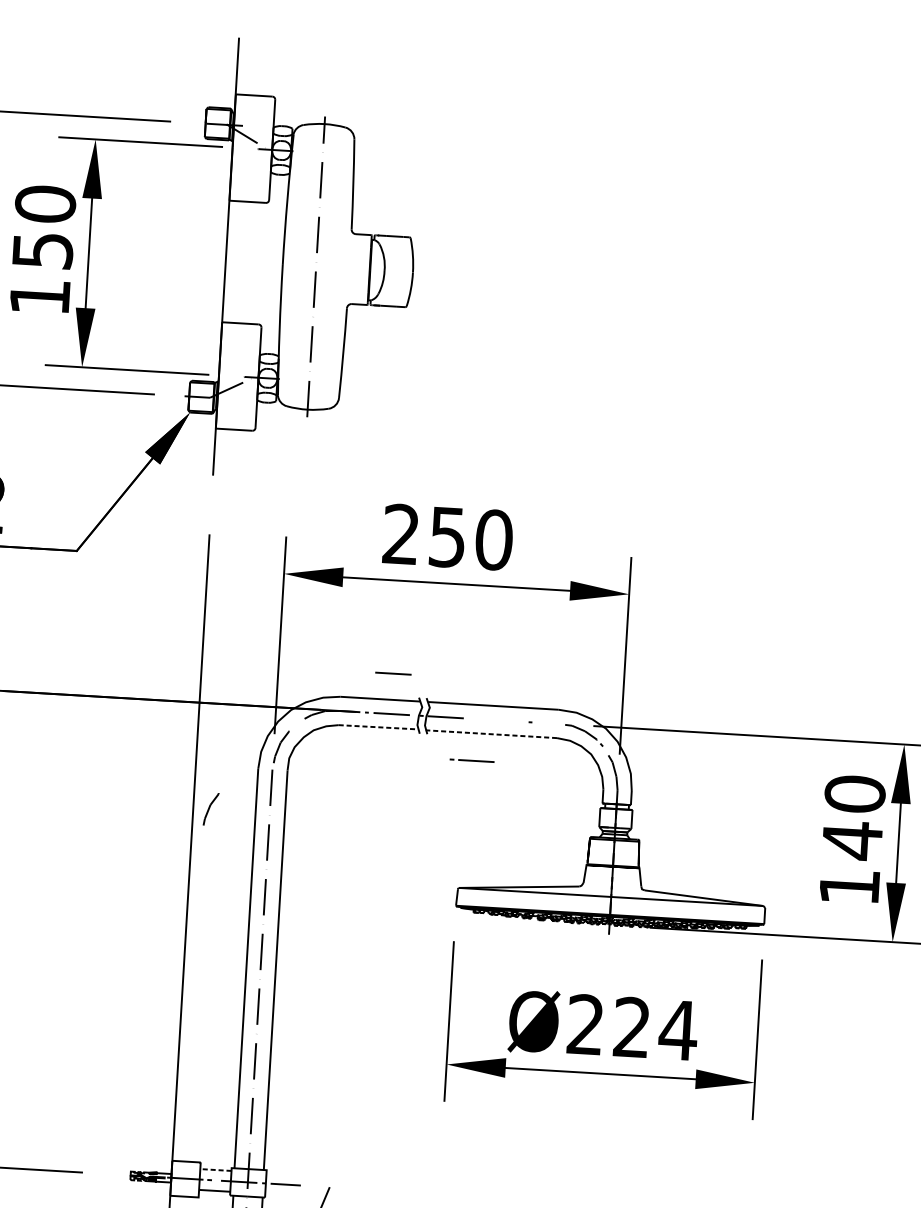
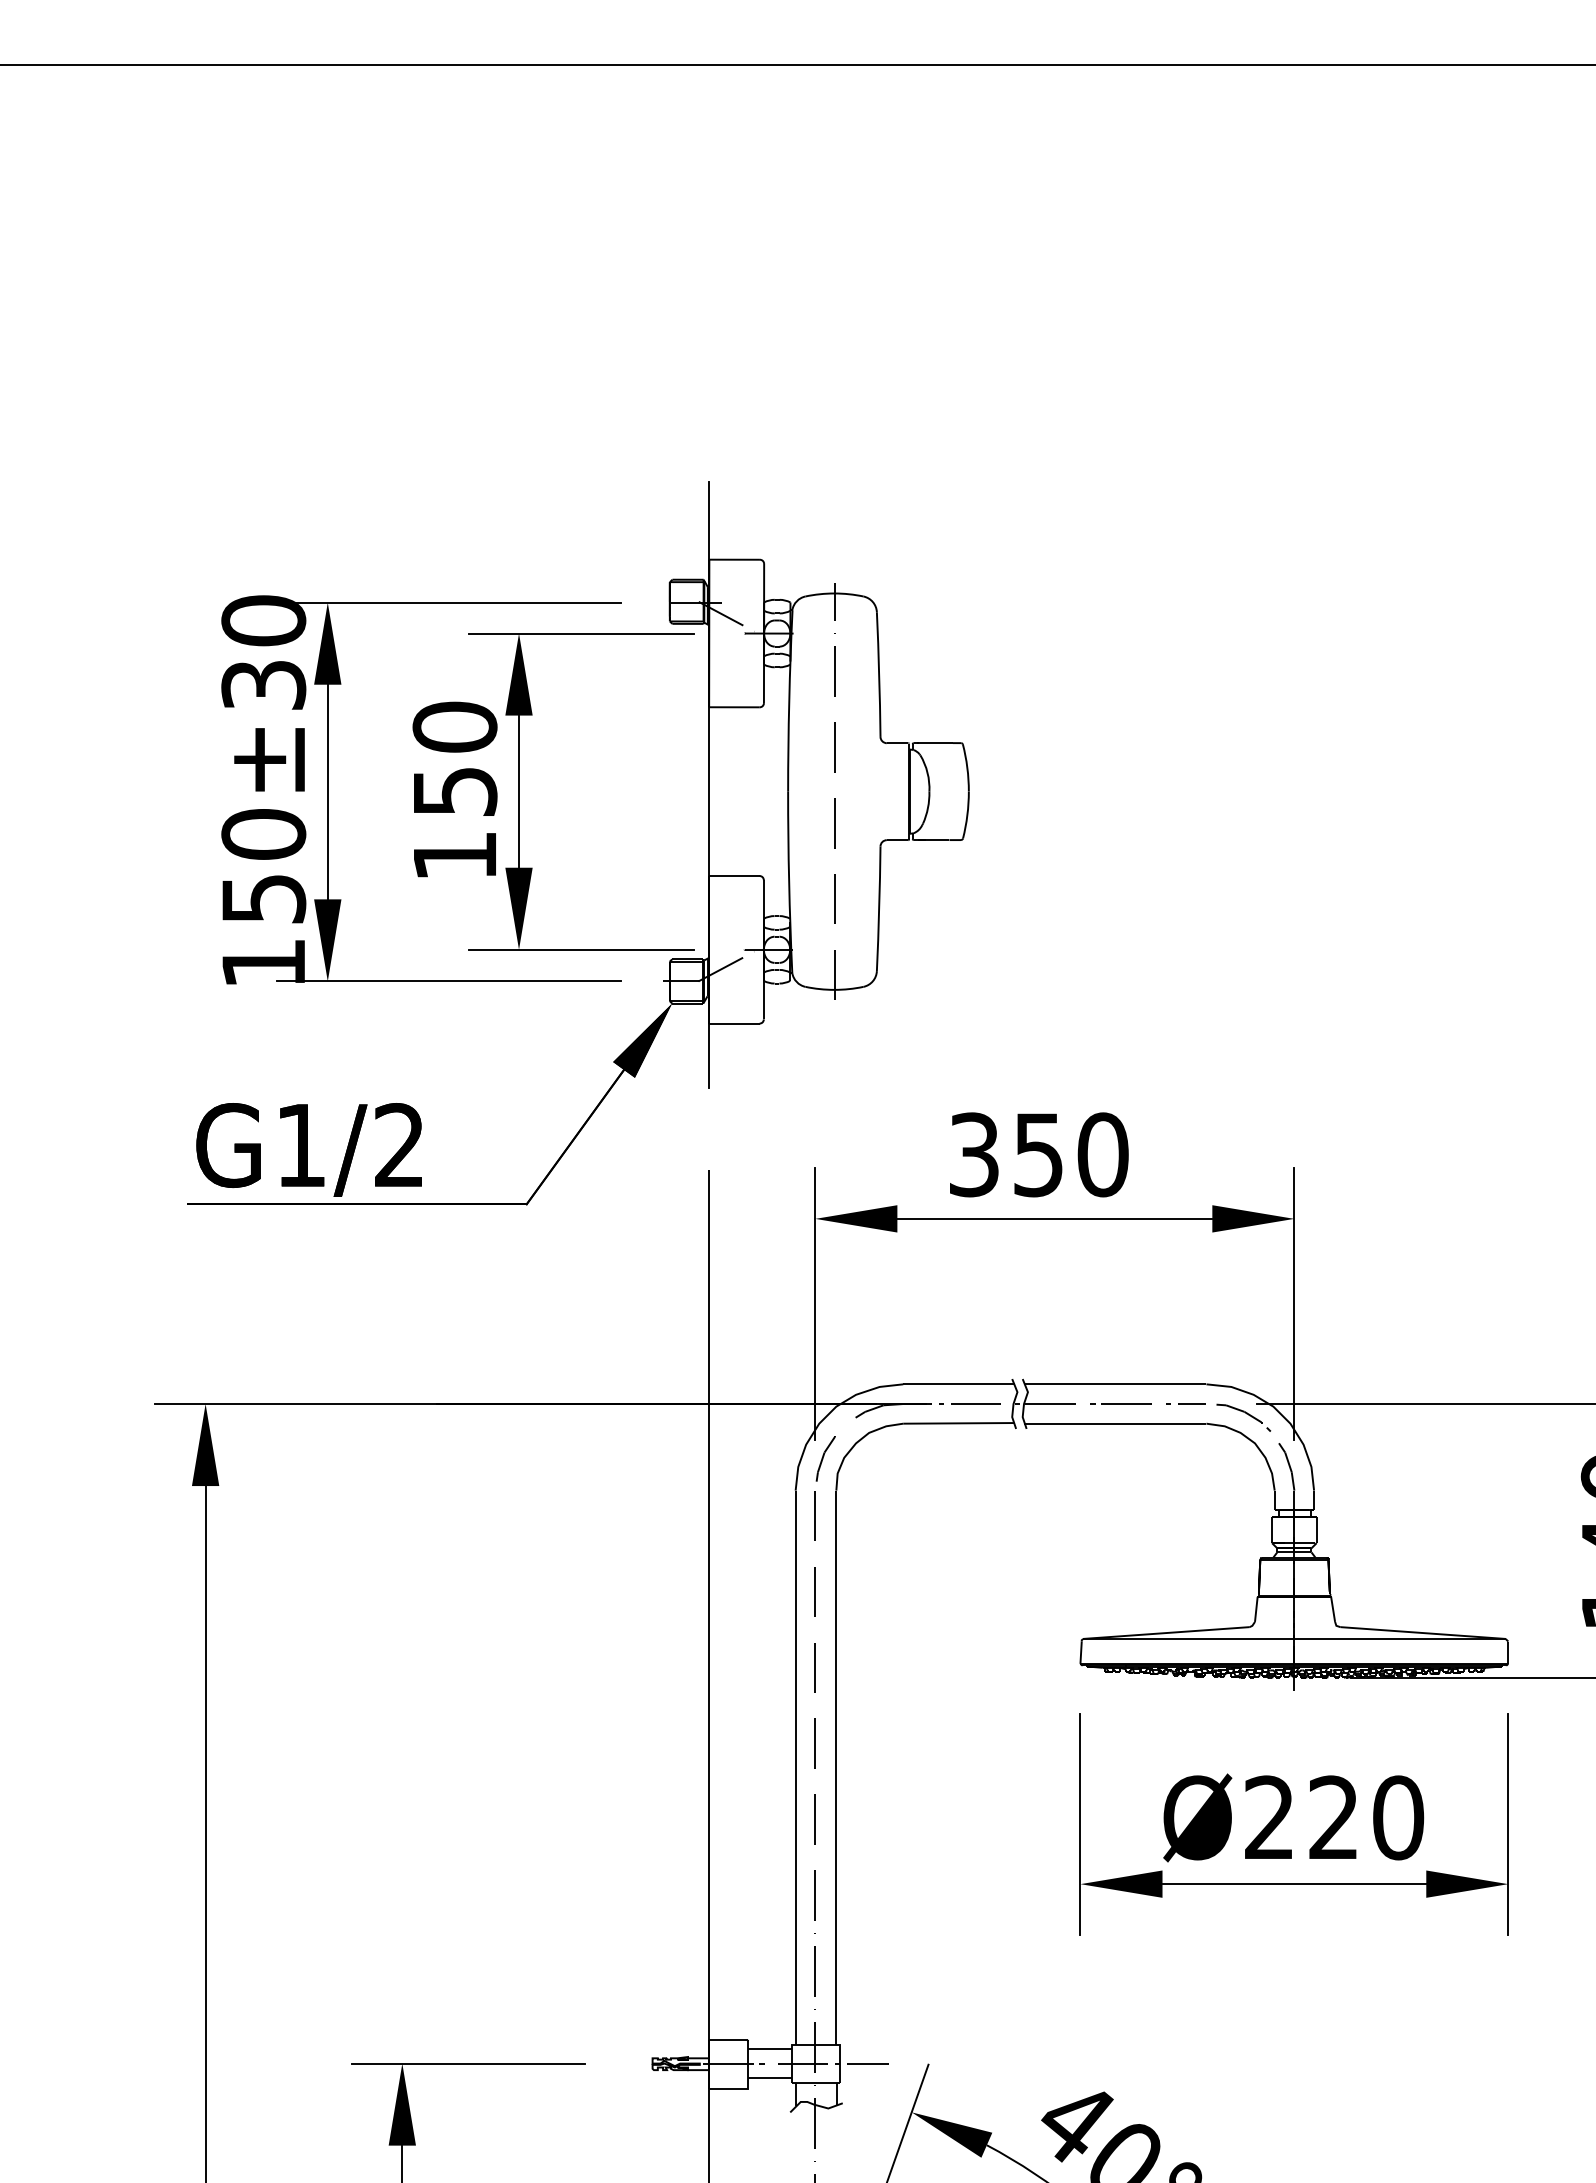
text: (400, 534) -> (973, 1154), 250 -> 350
line: (393, 673) -> (974, 1347), removed
line: (547, 722) -> (1191, 1403), added
line: (379, 727) -> (959, 1423), dashed -> solid
line: (490, 734) -> (1114, 1423), dashed -> solid
line: (471, 760) -> (1120, 1403), moved
line: (209, 809) -> (731, 1550), removed
text: (678, 1030) -> (1398, 1817), Ø224 -> Ø220
line: (216, 1170) -> (770, 2049), dashed -> solid

